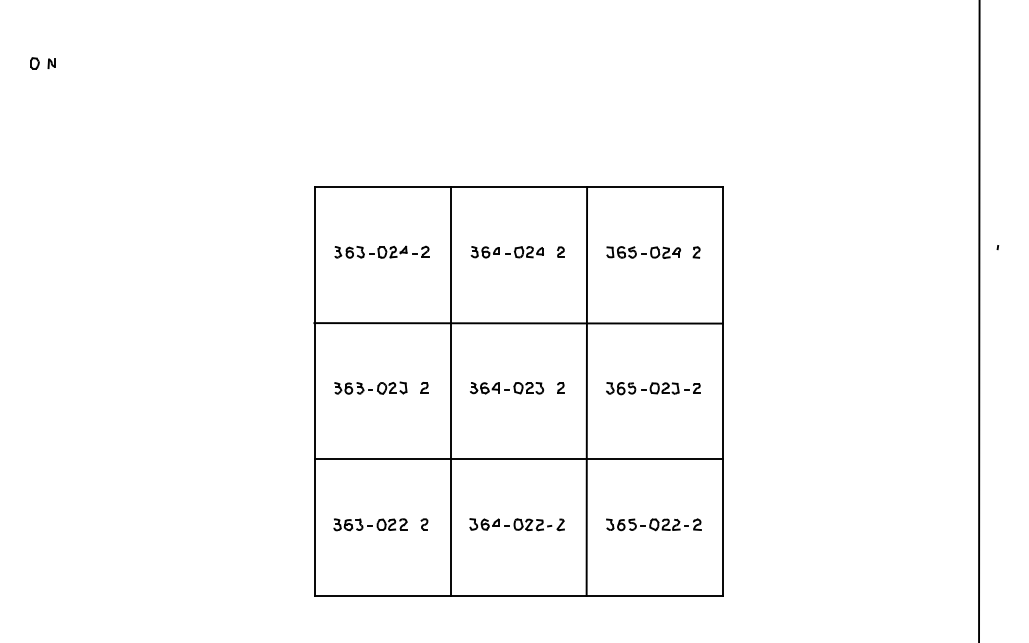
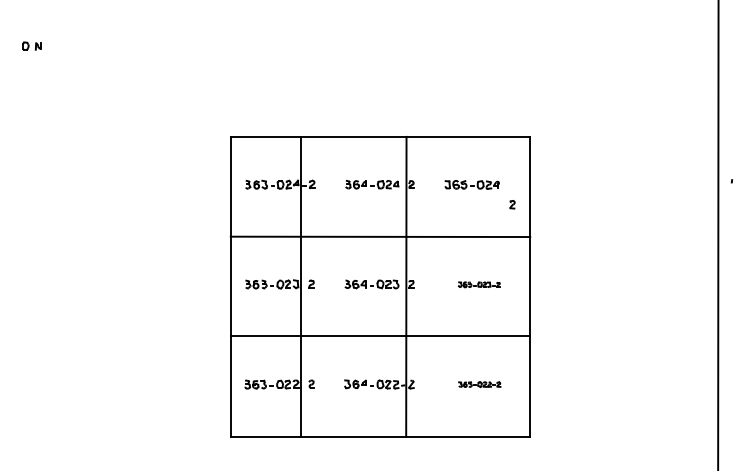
part: (696, 252) -> (512, 204), moved
part: (653, 388) -> (479, 284), size x0.6
line: (450, 391) -> (300, 286), moved
line: (586, 391) -> (406, 286), moved
part: (653, 524) -> (479, 384), size x0.6

